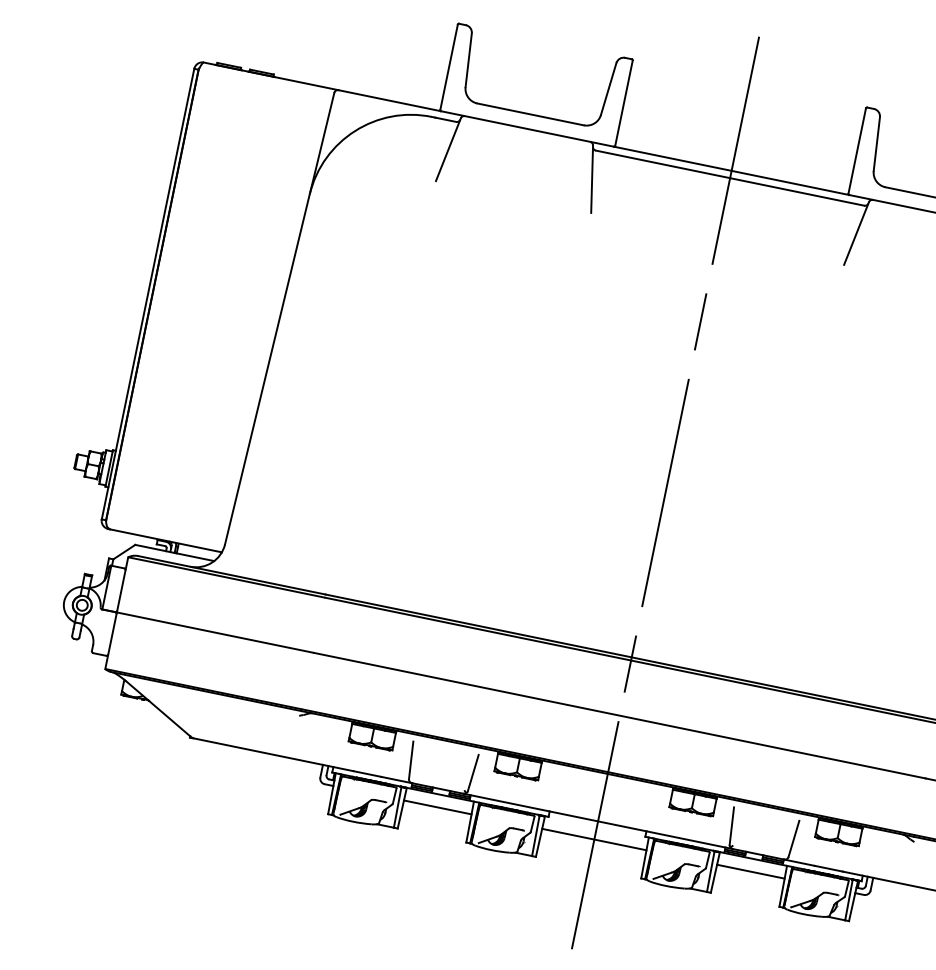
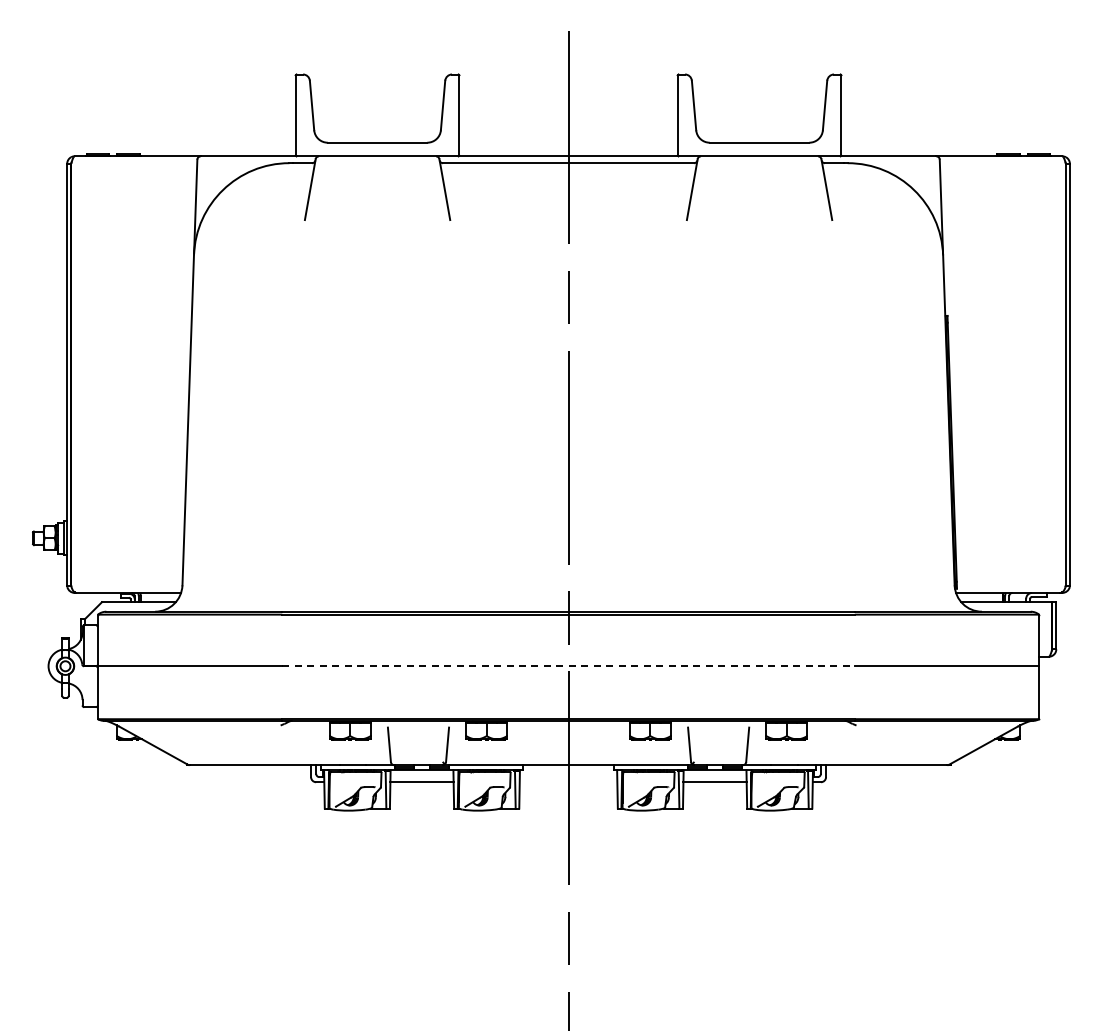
line: (620, 716) -> (569, 666), solid -> dashed
line: (594, 839) -> (568, 782), removed

